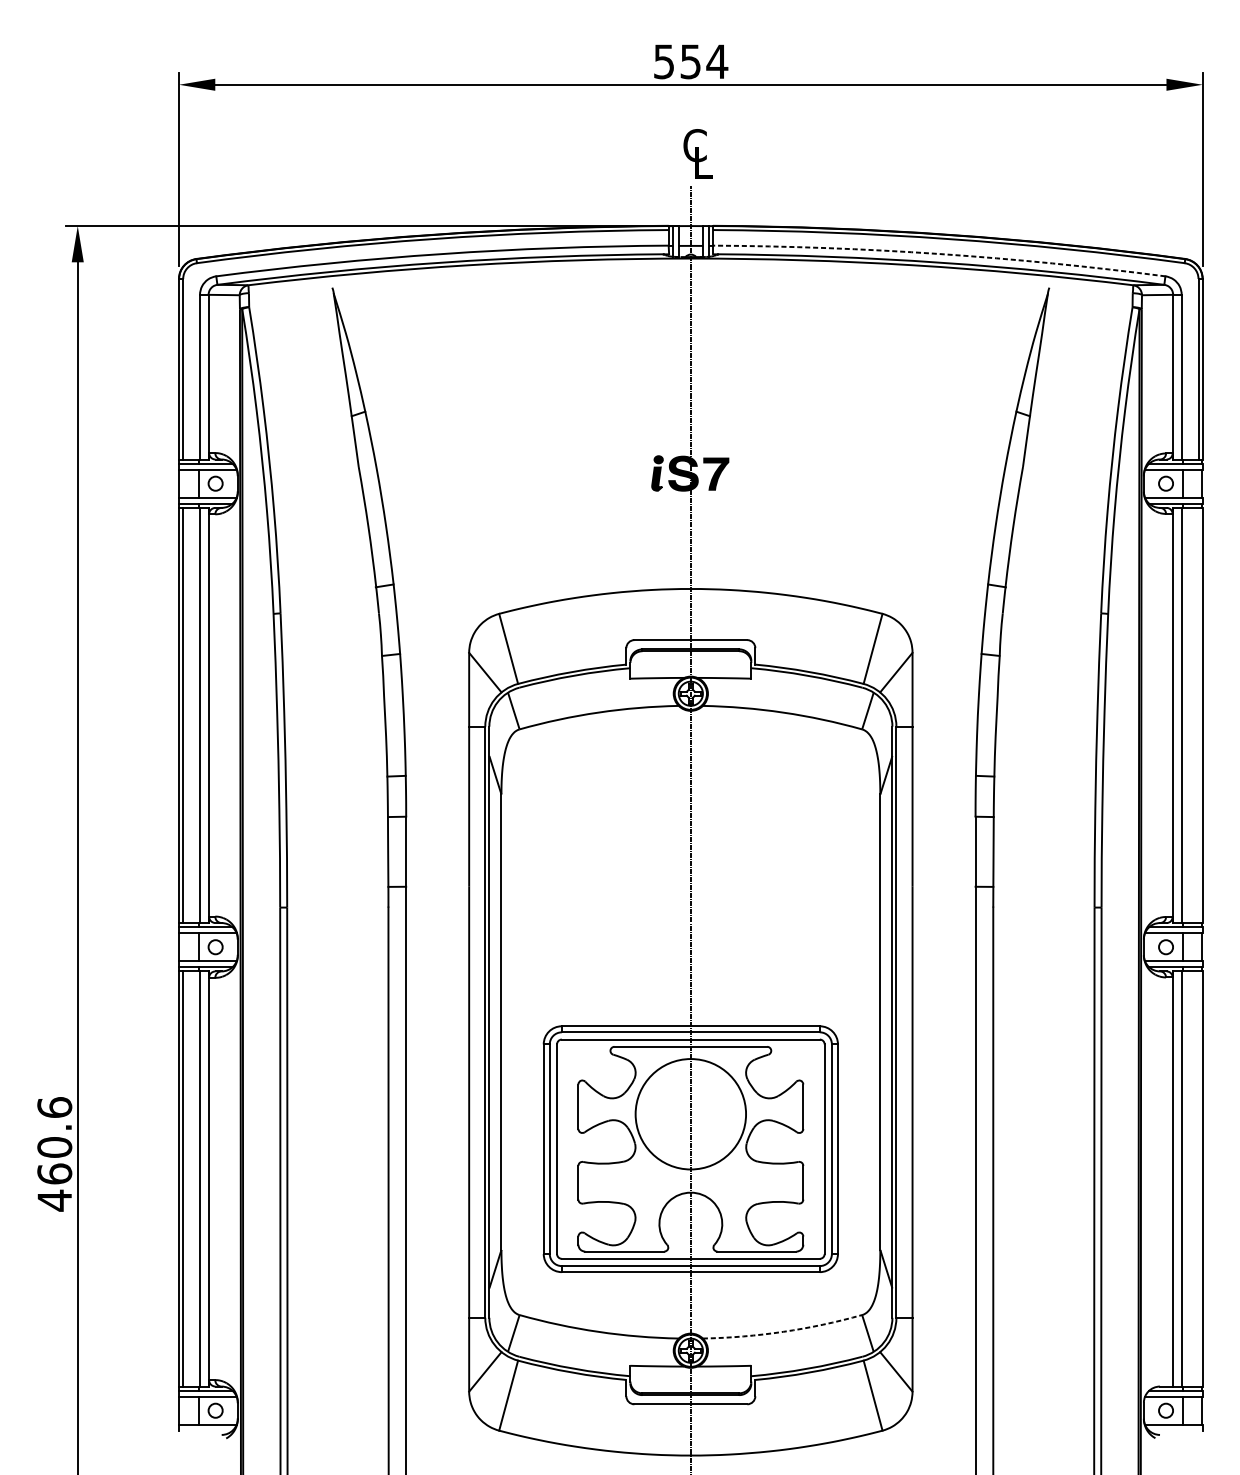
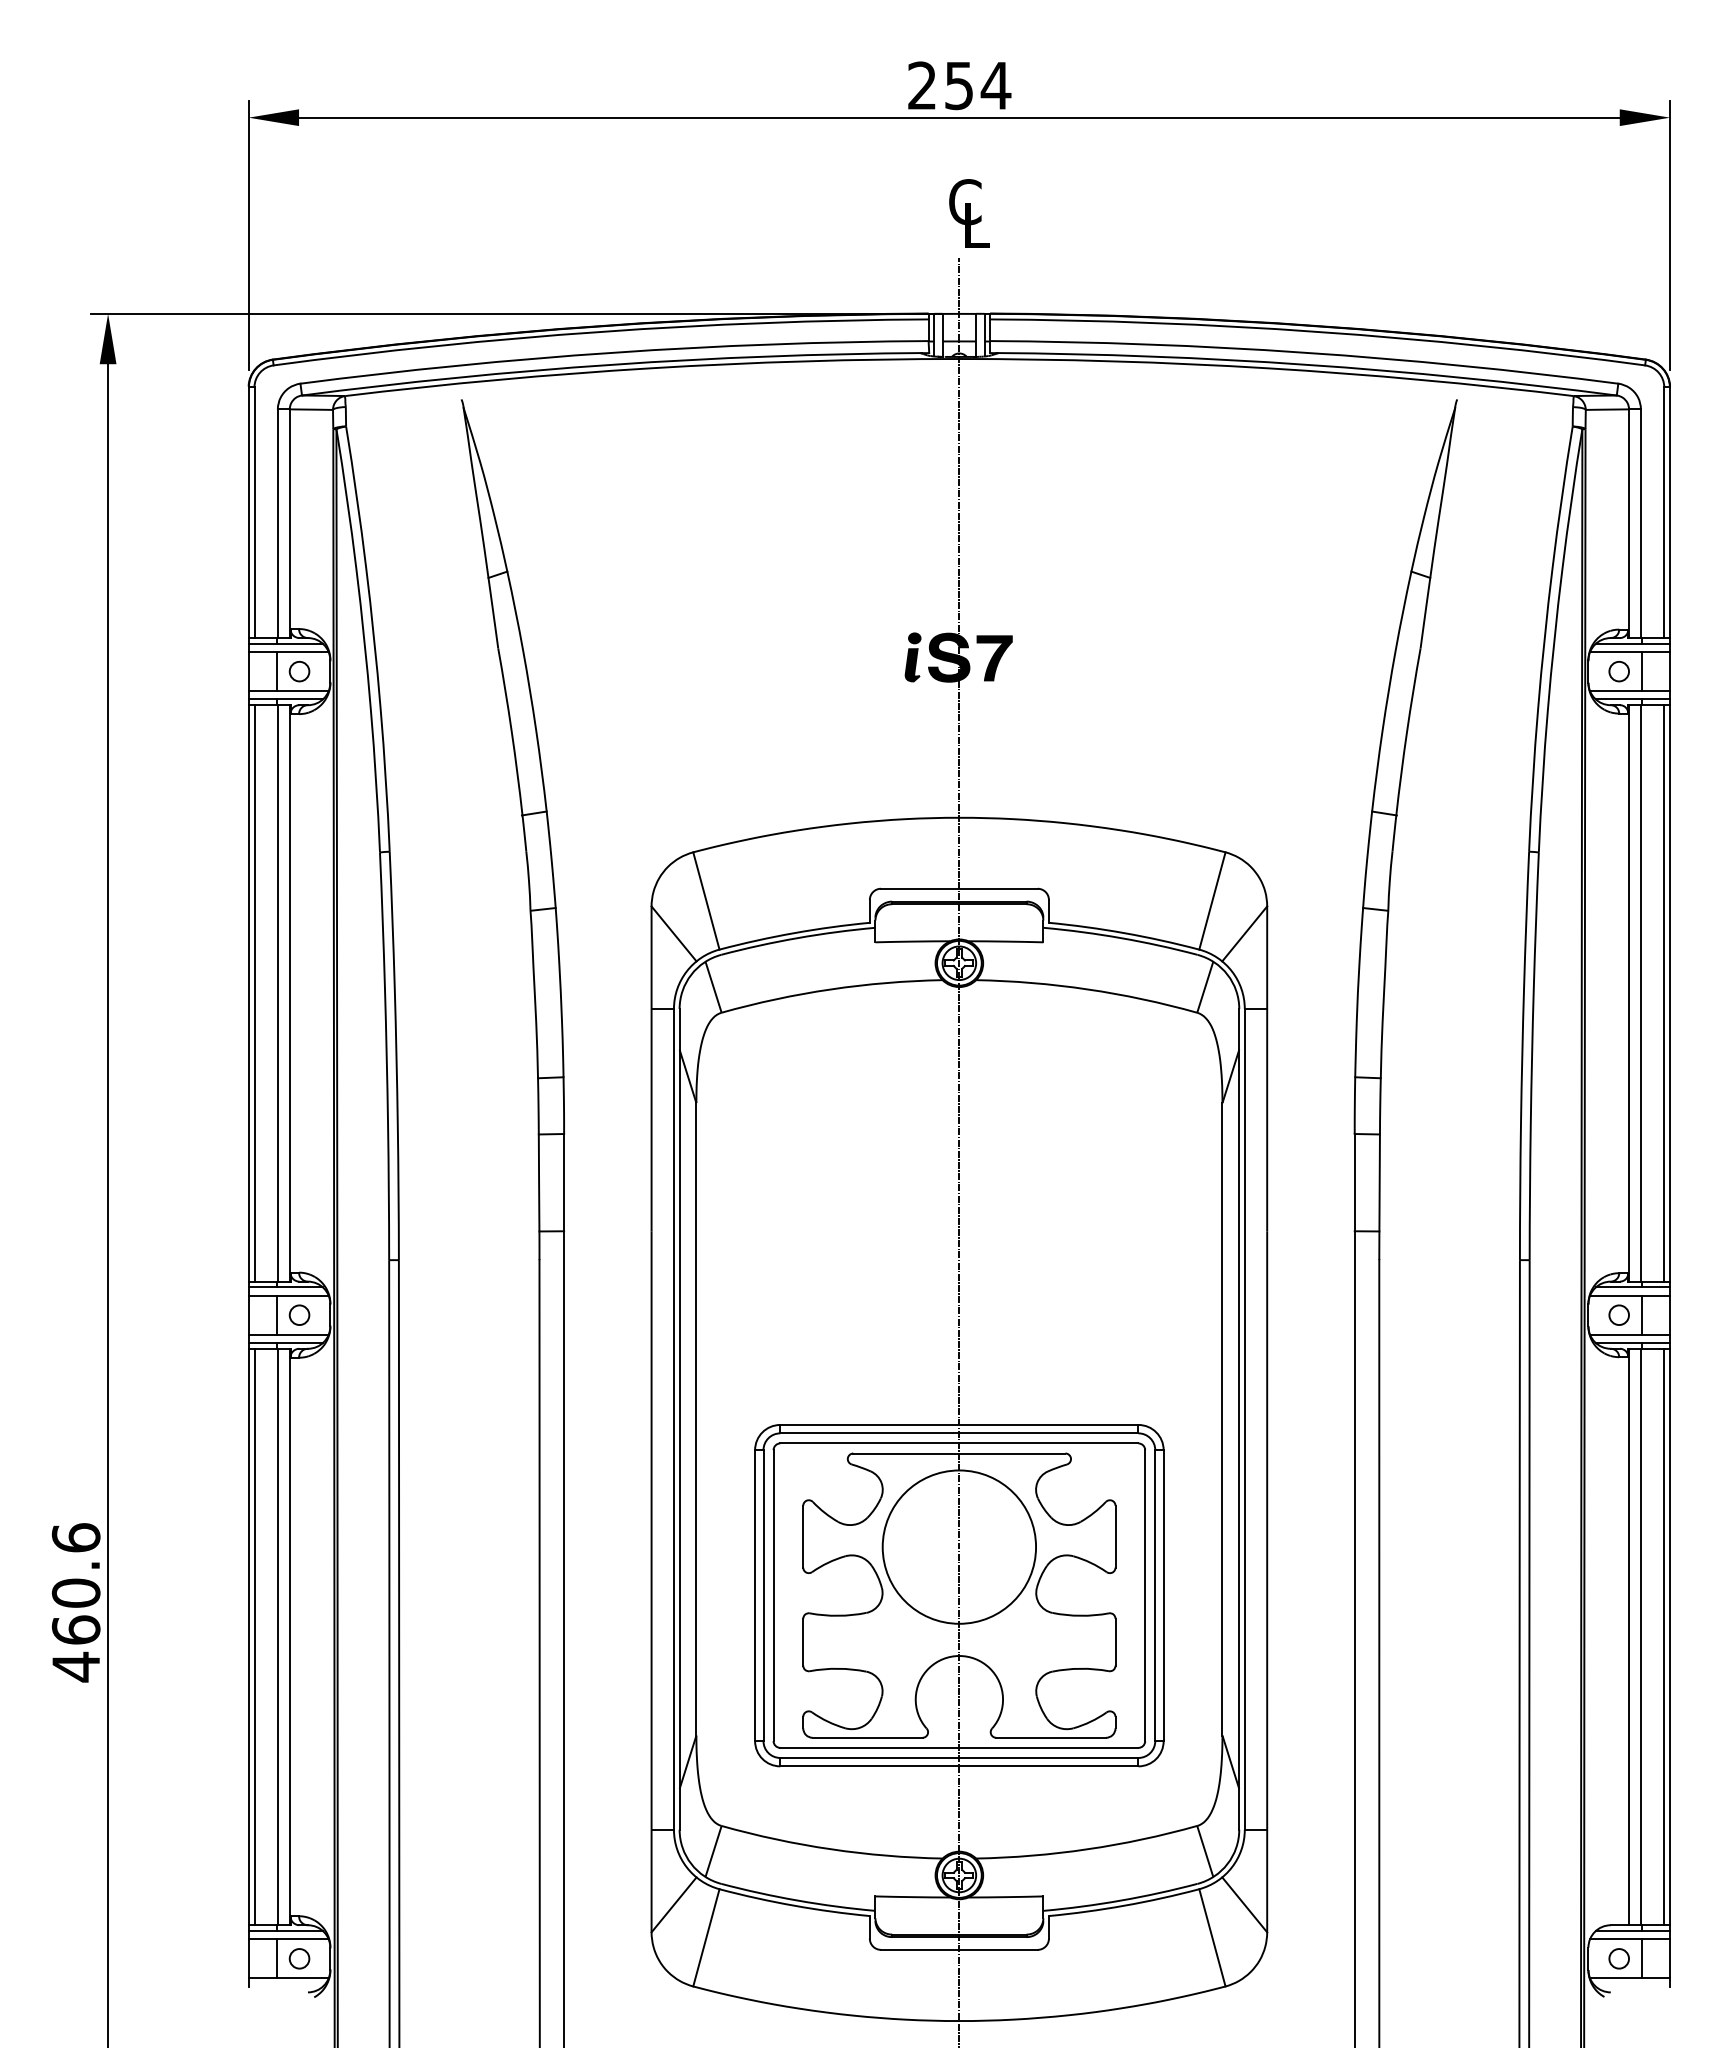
text: (663, 61) -> (921, 85), 554 -> 254
arc: (939, 253) -> (1304, 352), dashed -> solid
line: (1198, 715) -> (1664, 993), added
line: (1198, 1178) -> (1664, 1636), added
arc: (783, 1332) -> (1087, 1849), dashed -> solid

